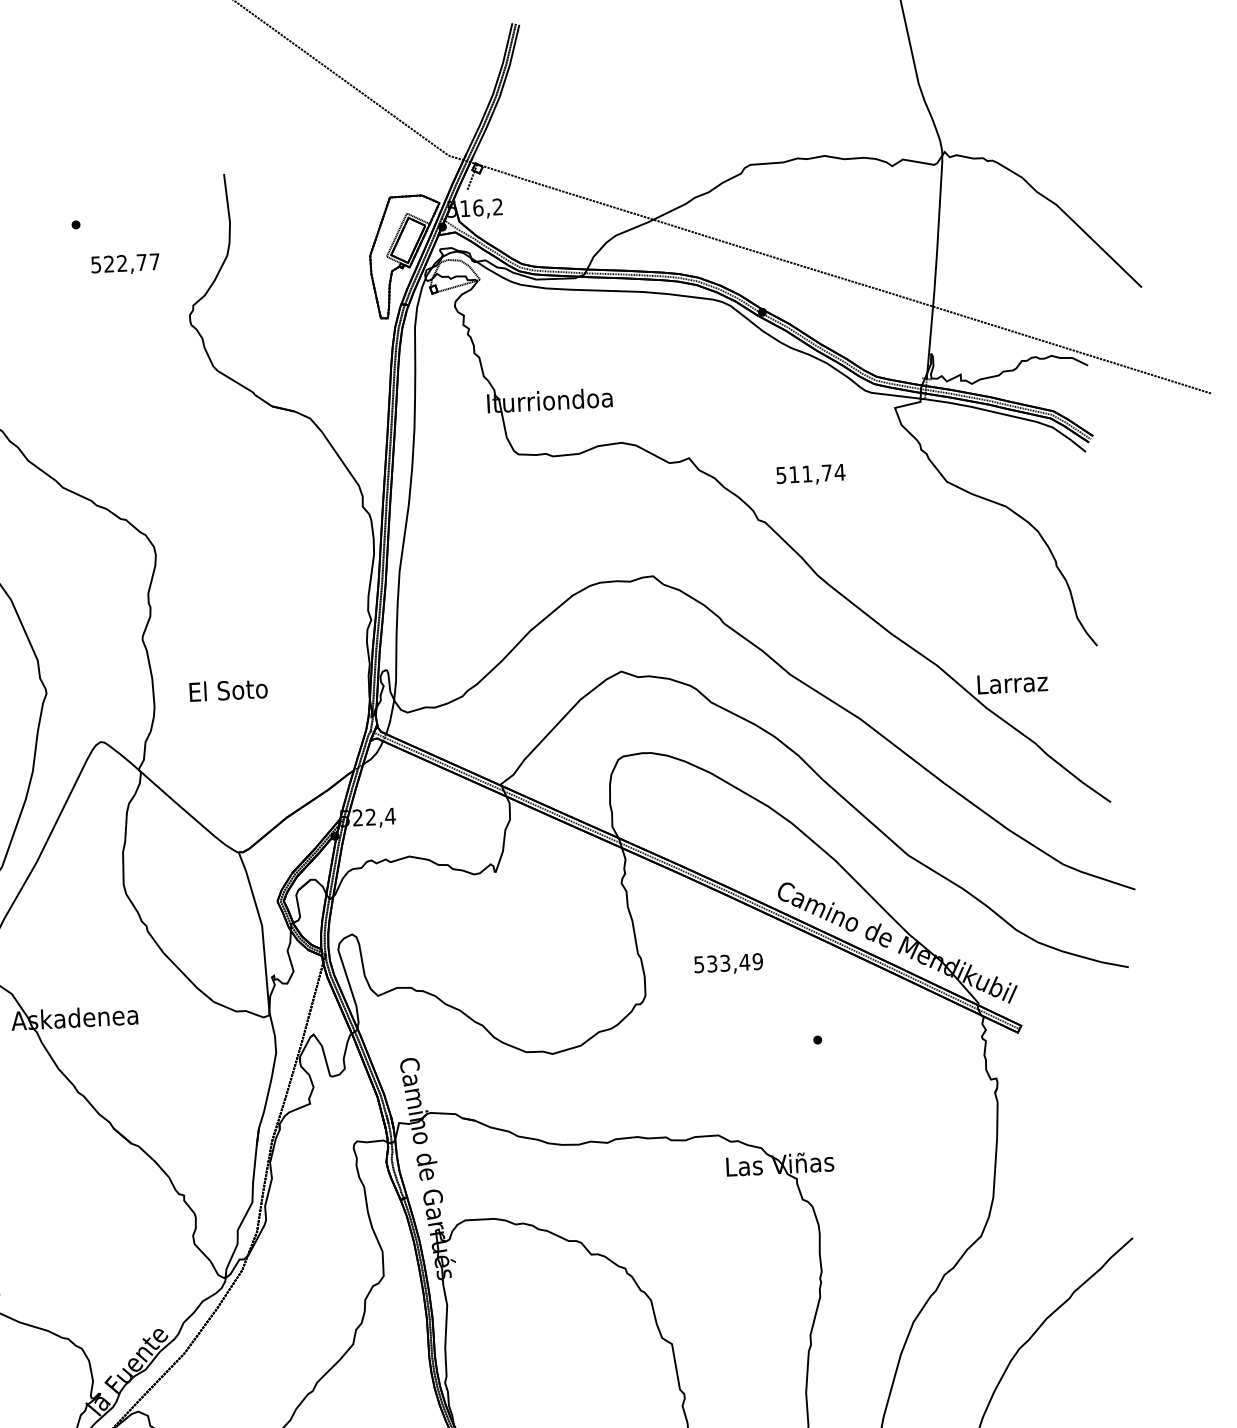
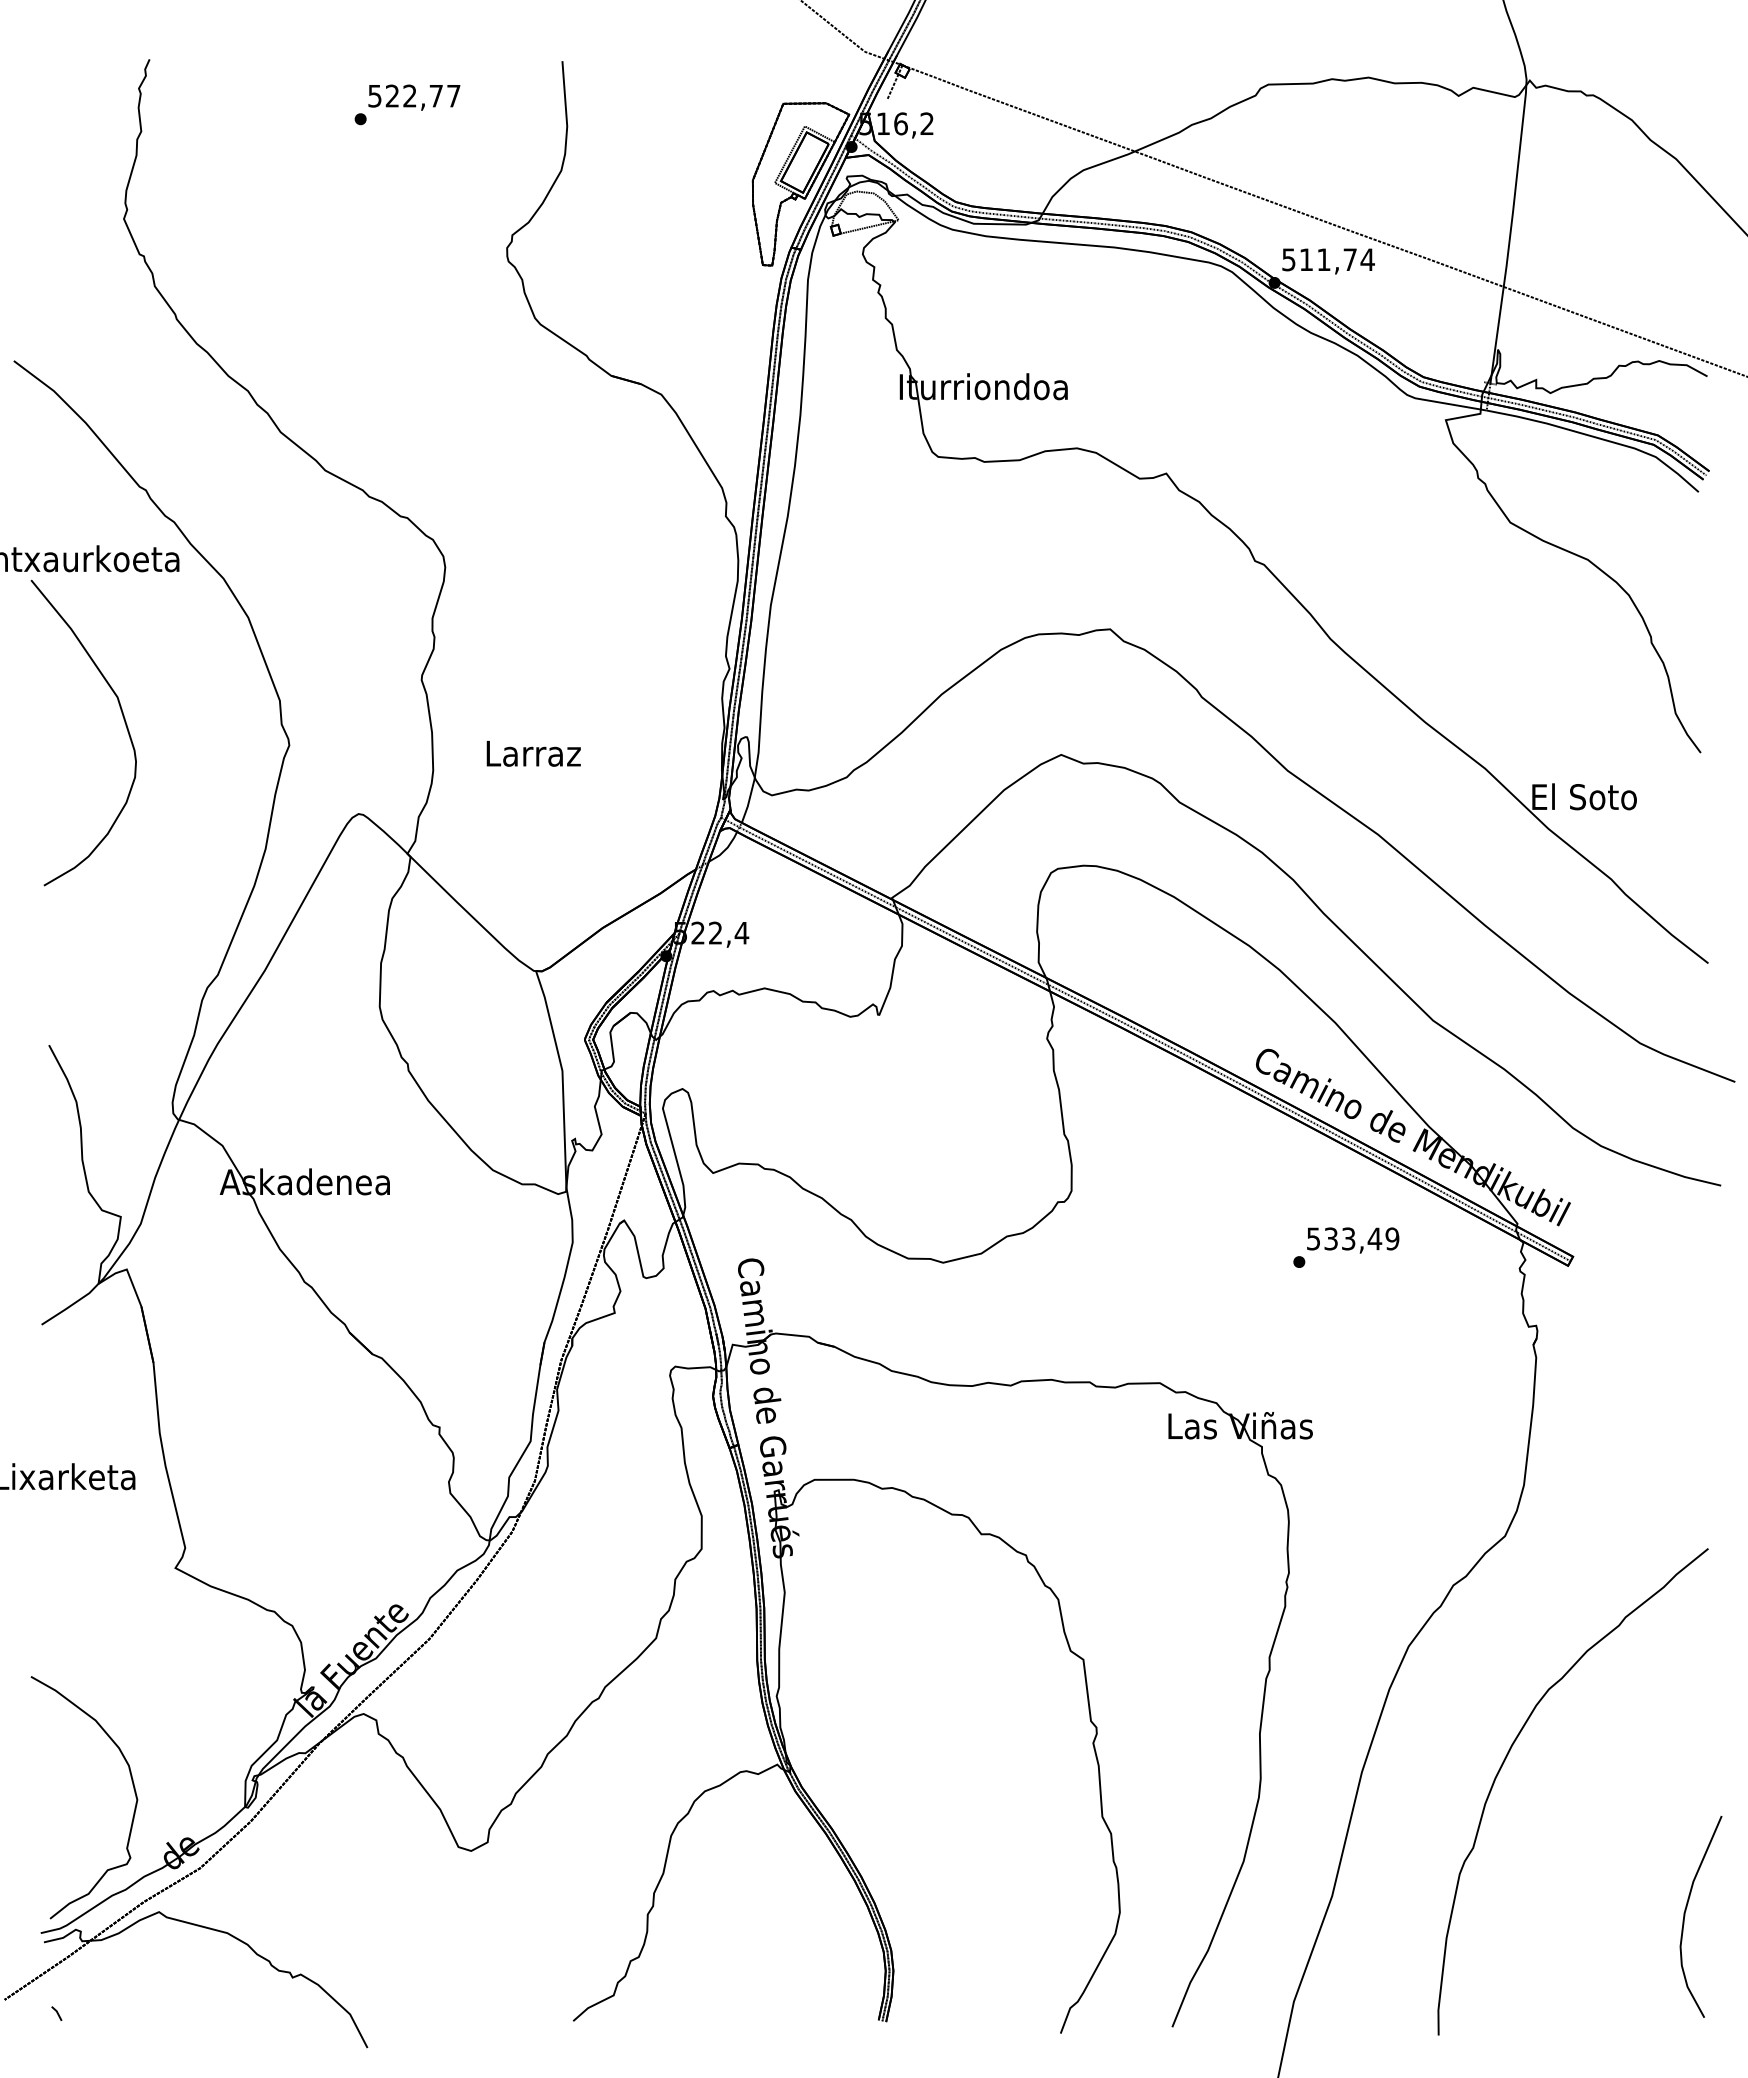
text: (125, 264) -> (414, 97), moved
text: (810, 475) -> (1328, 261), moved
text: (1012, 682) -> (1584, 796), Larraz -> El Soto
text: (228, 689) -> (533, 752), El Soto -> Larraz
text: (728, 964) -> (1353, 1240), moved

